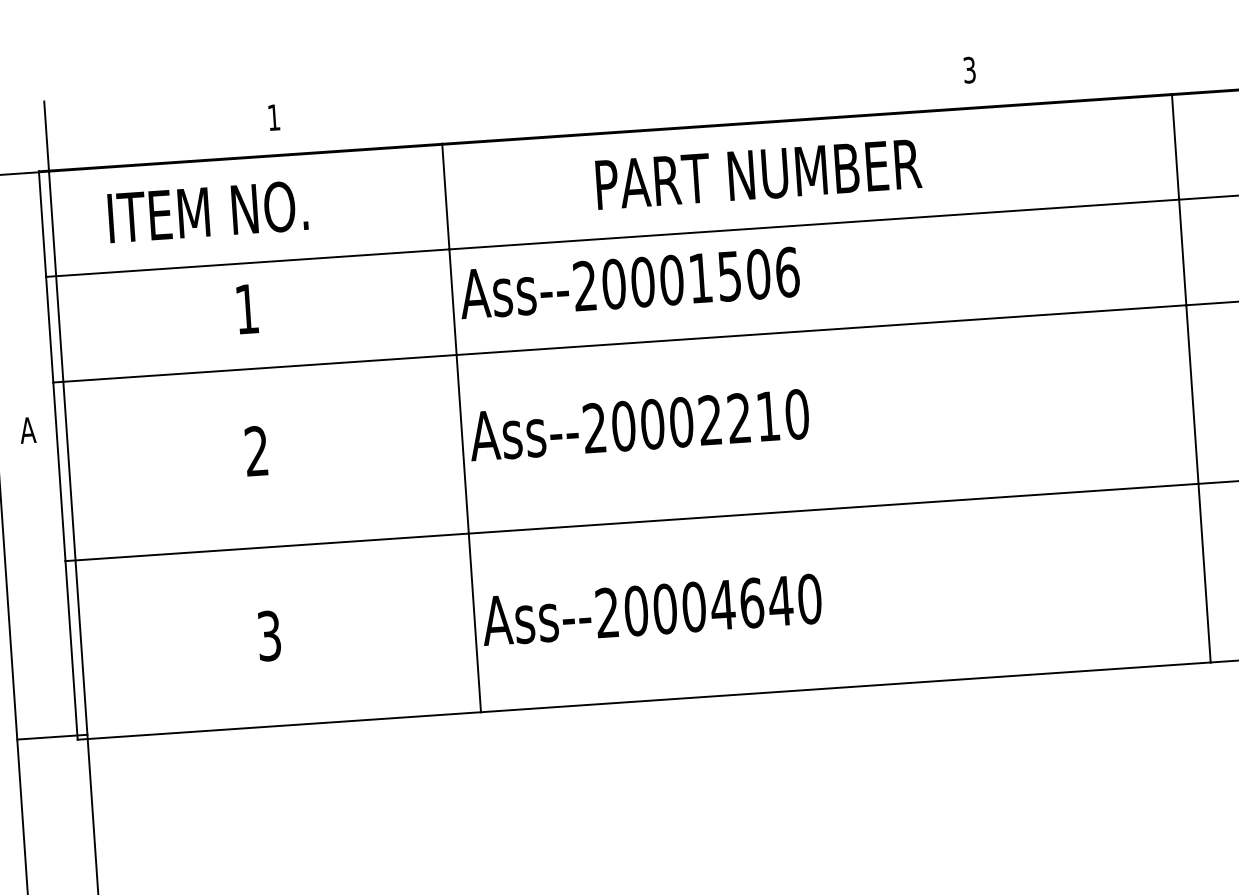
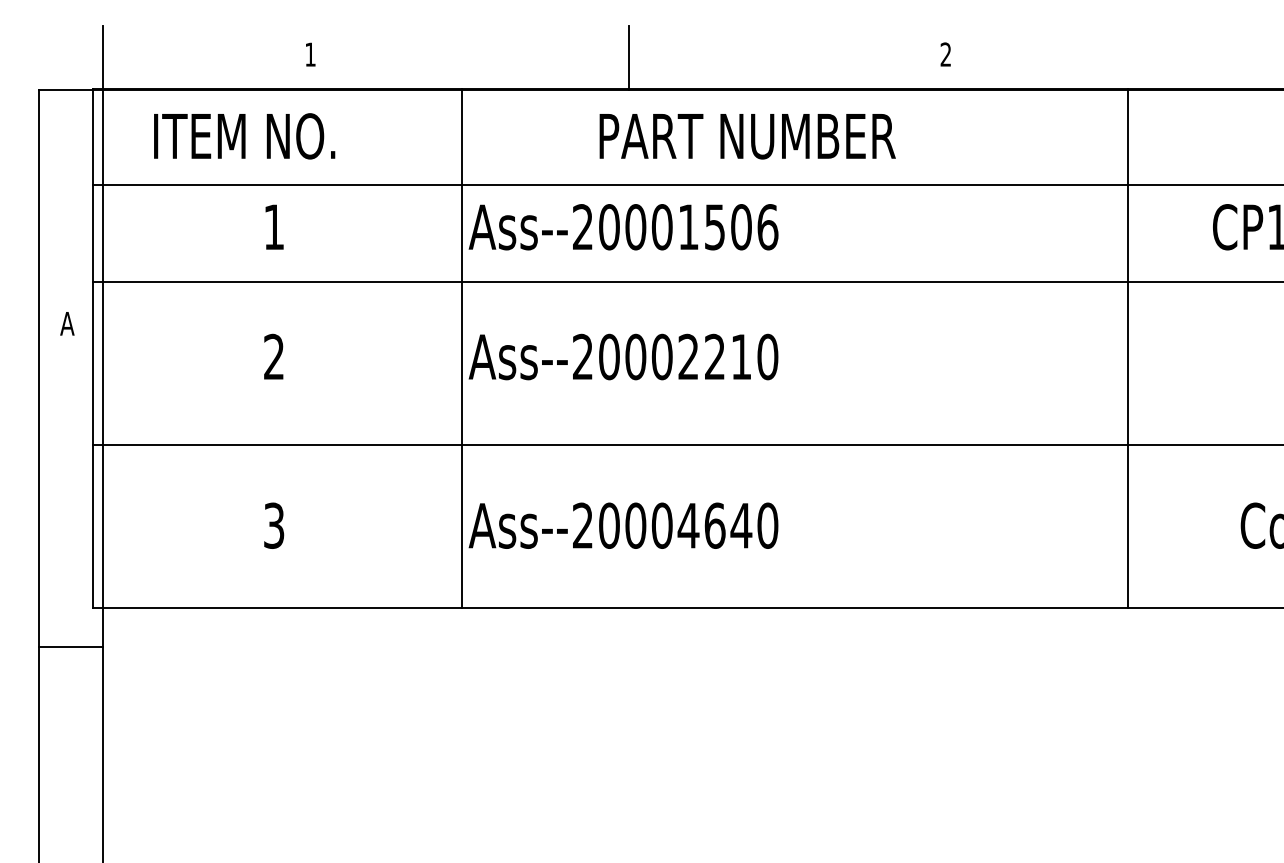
text: (969, 70) -> (945, 54), 3 -> 2
line: (623, 96) -> (629, 57), added
line: (52, 737) -> (70, 647), moved

